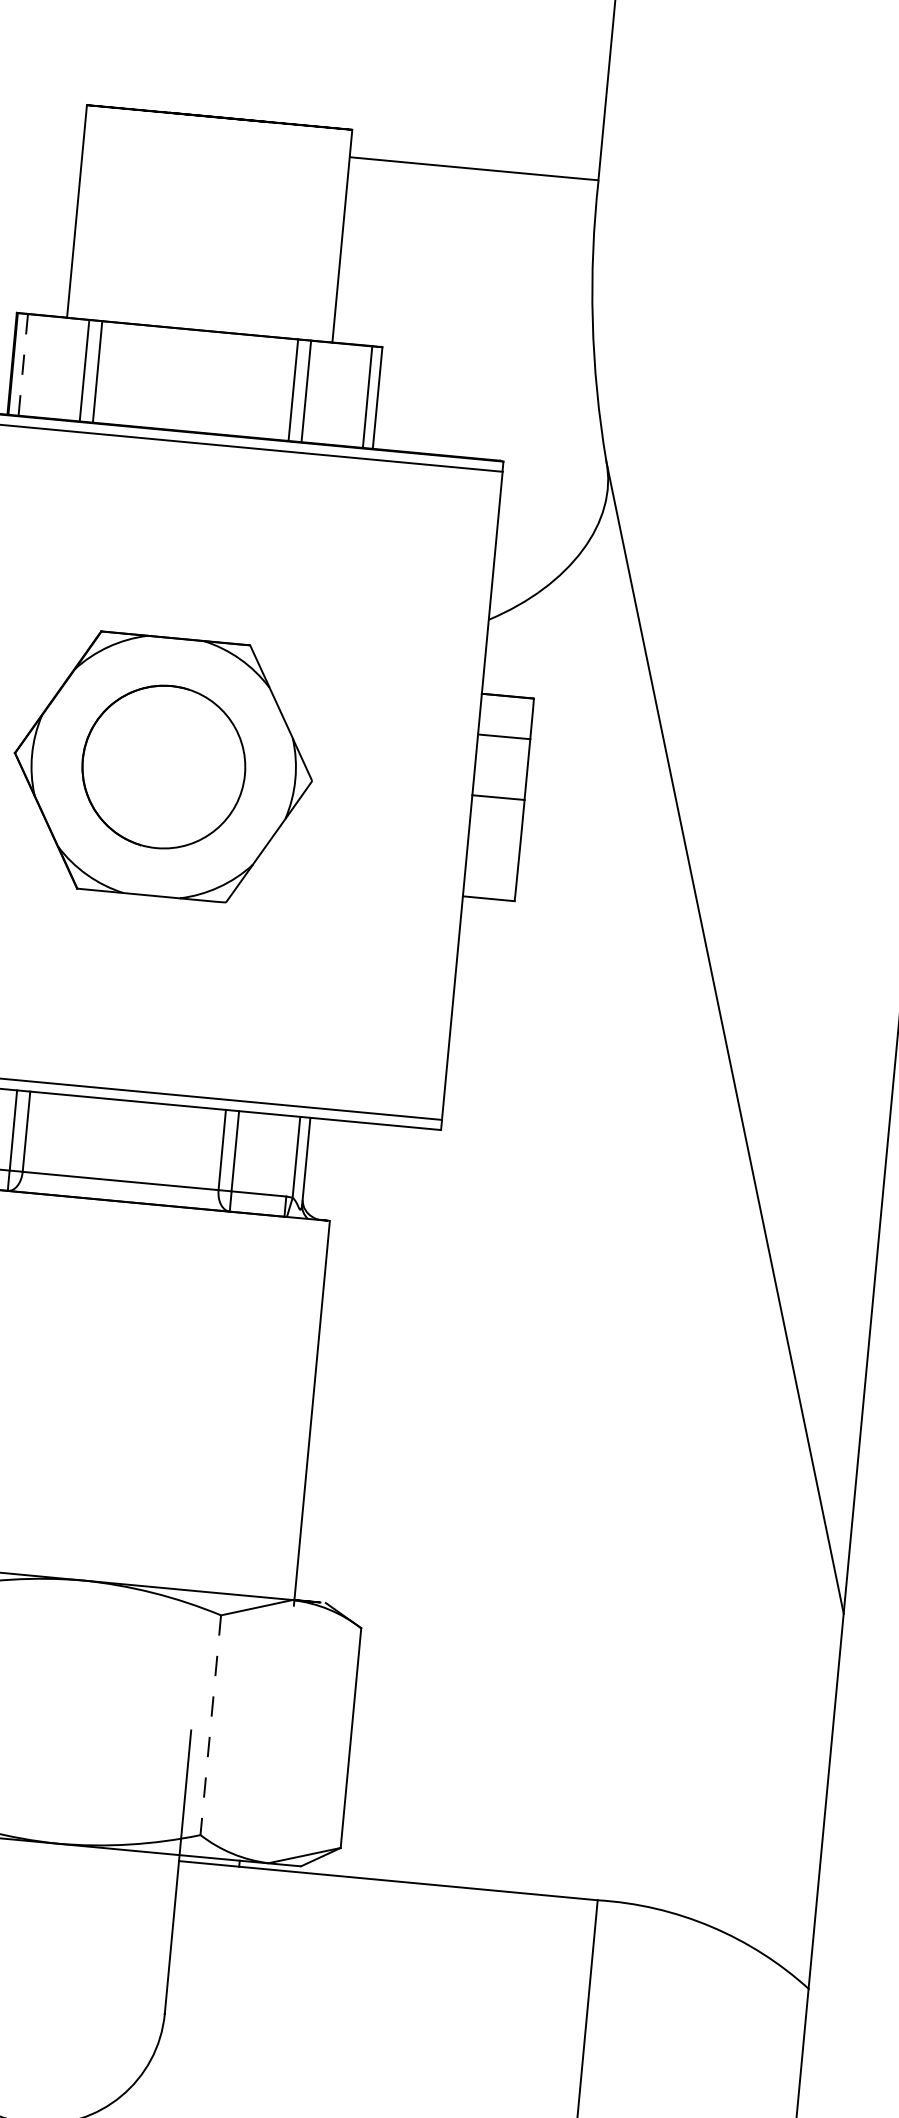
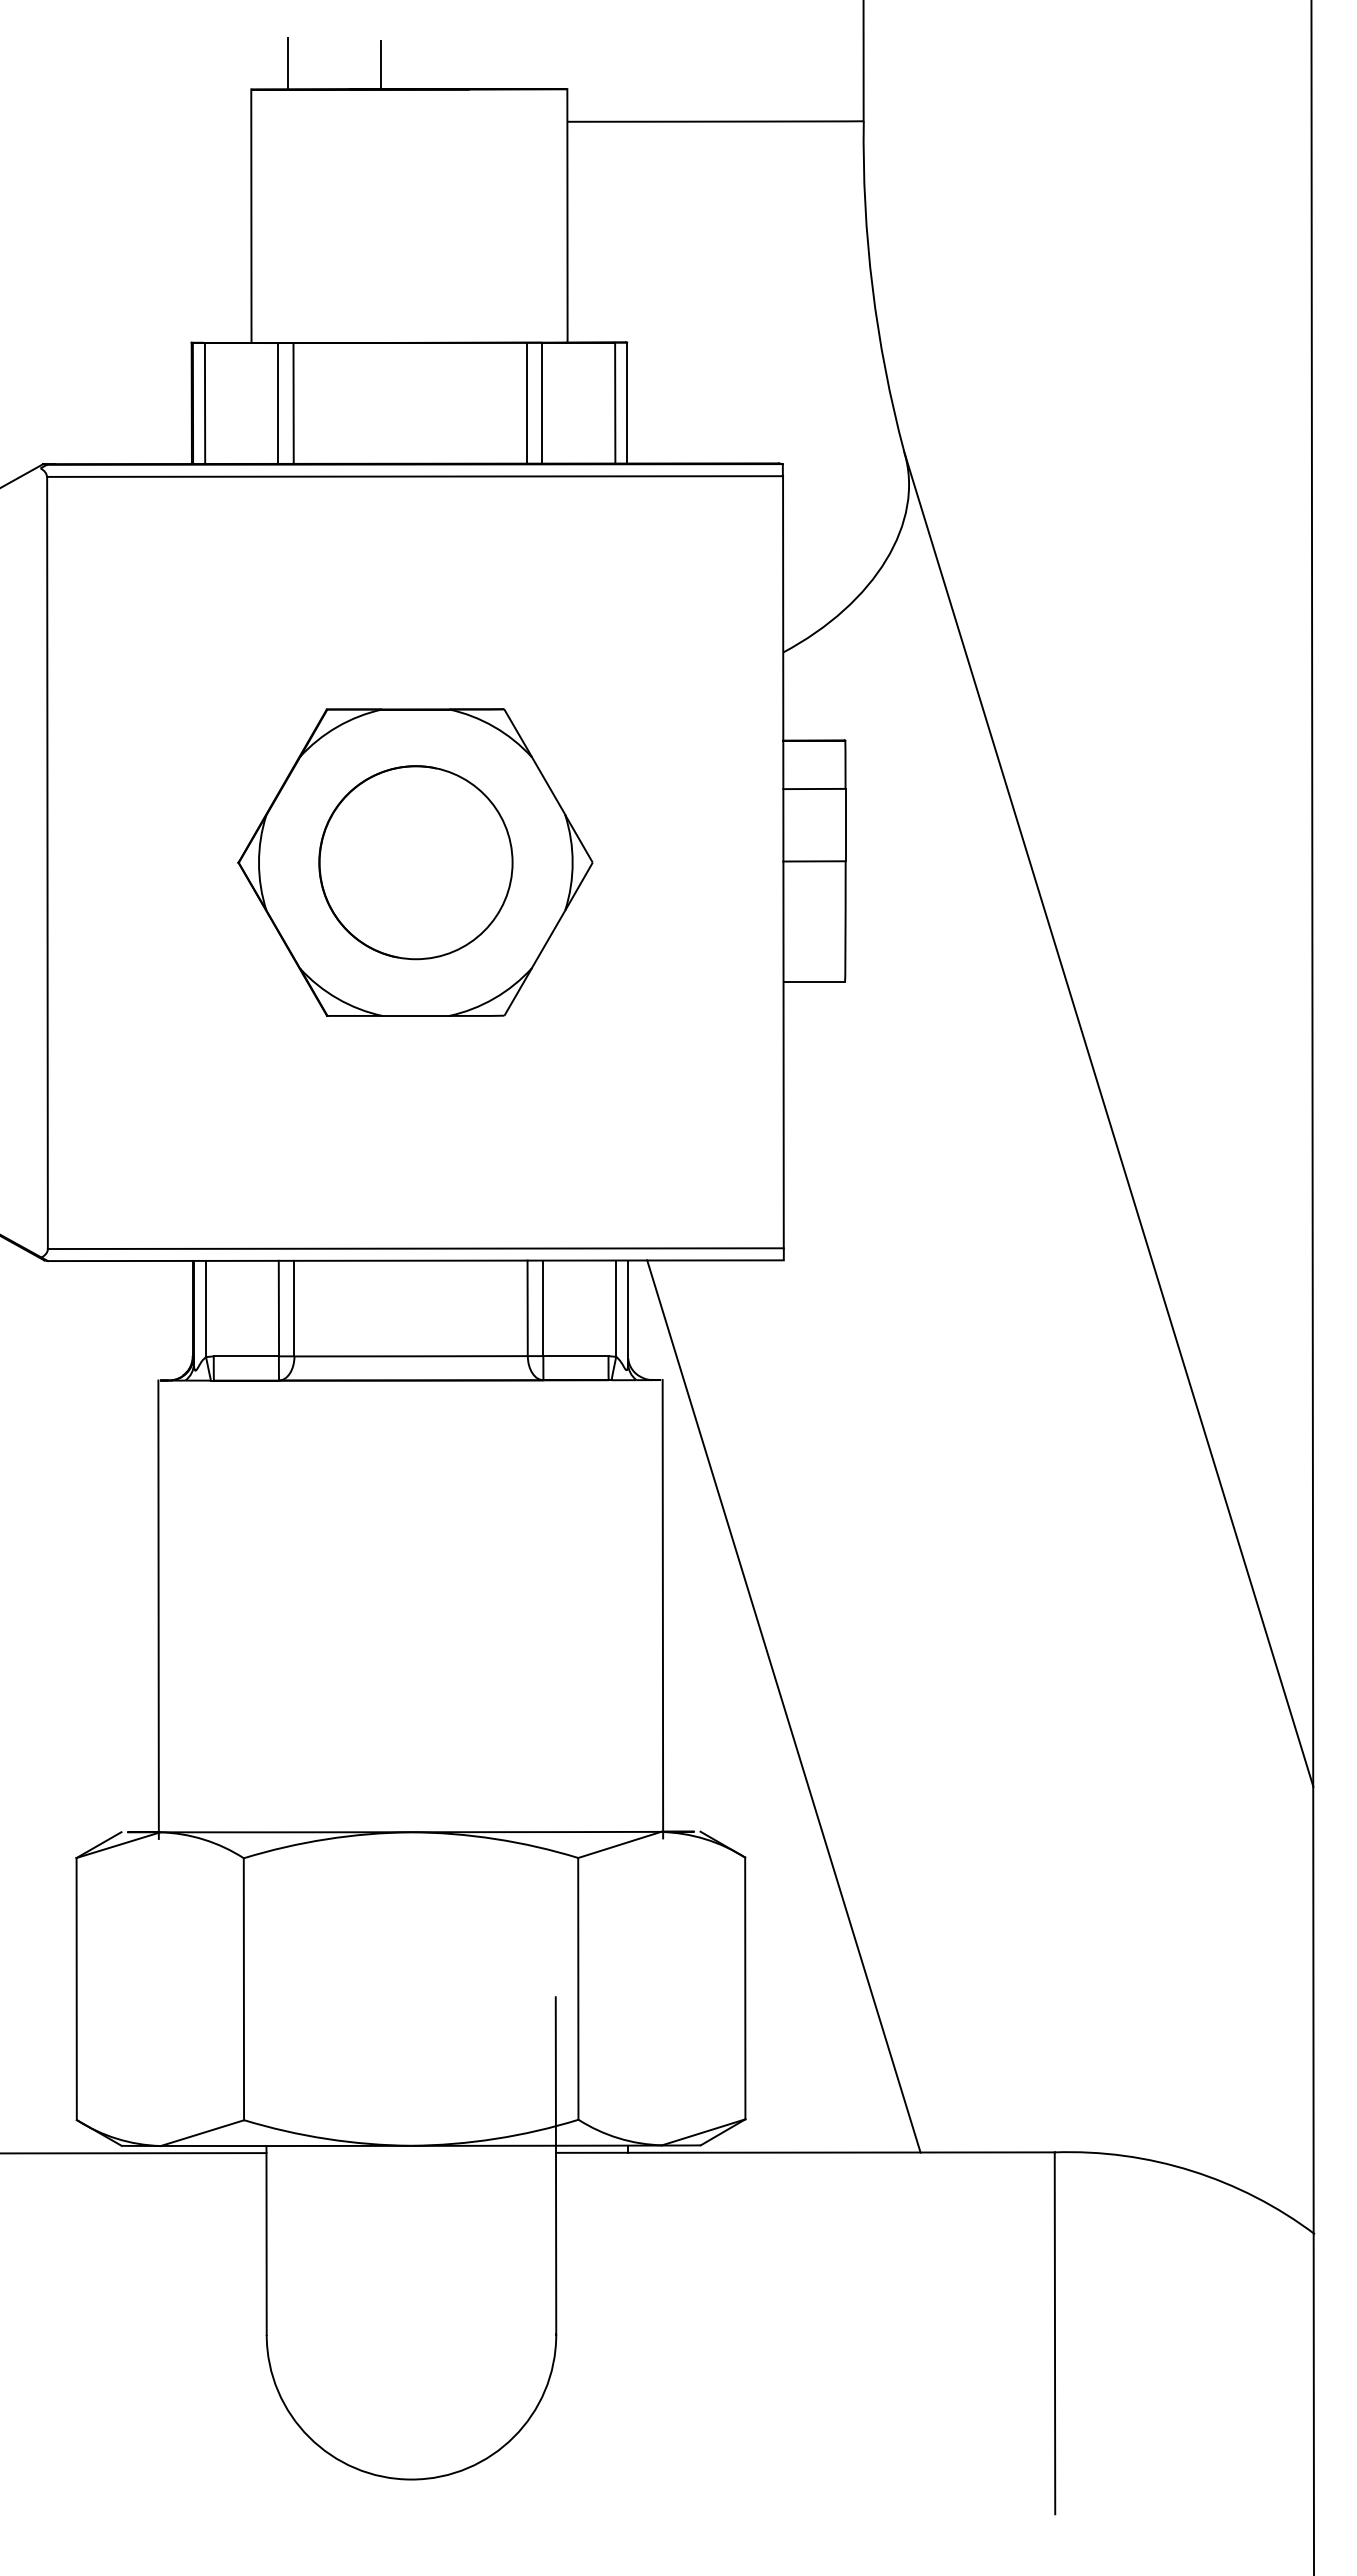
line: (119, 86) -> (287, 63), added
line: (198, 95) -> (381, 65), added
line: (23, 364) -> (205, 403), dashed -> solid
line: (405, 1504) -> (783, 1706), added
line: (210, 1724) -> (578, 1988), dashed -> solid

